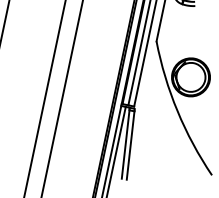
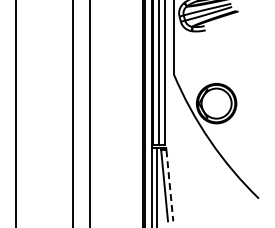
line: (130, 145) -> (169, 185), solid -> dashed

